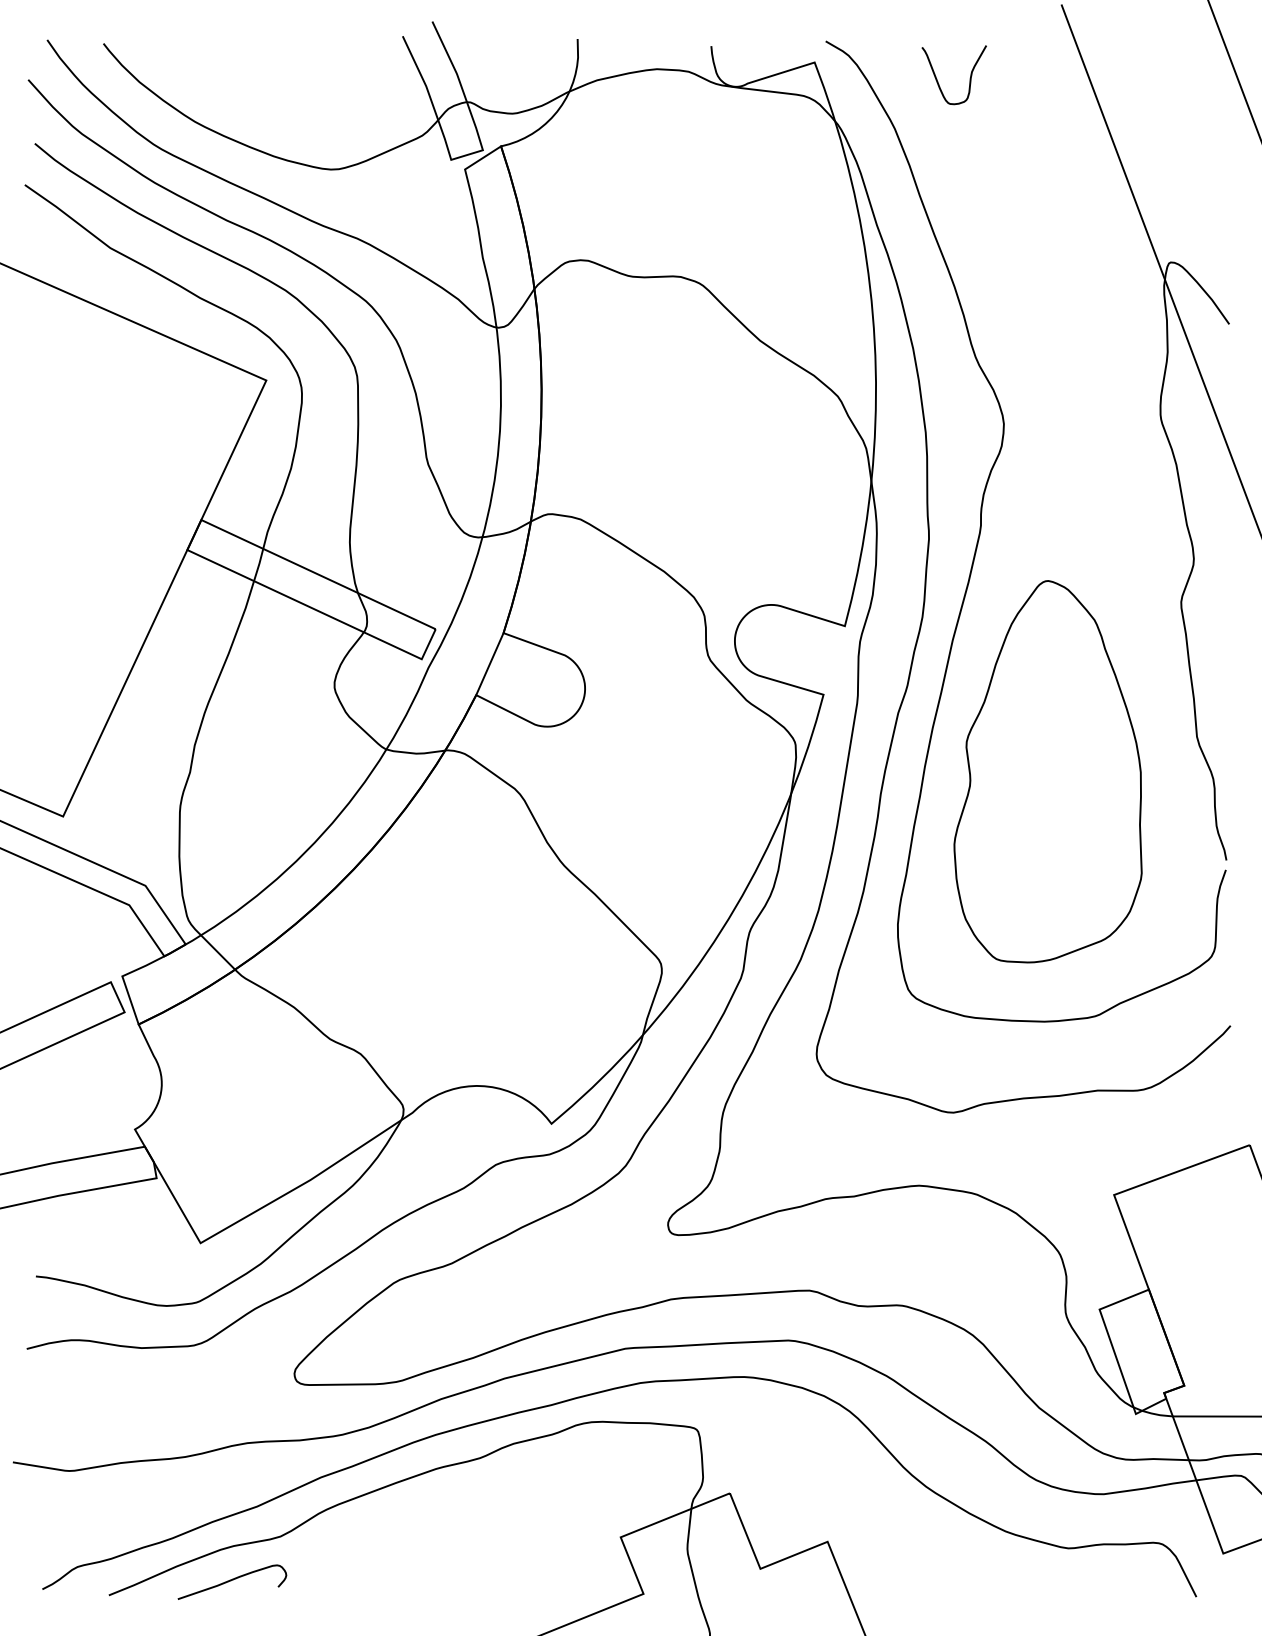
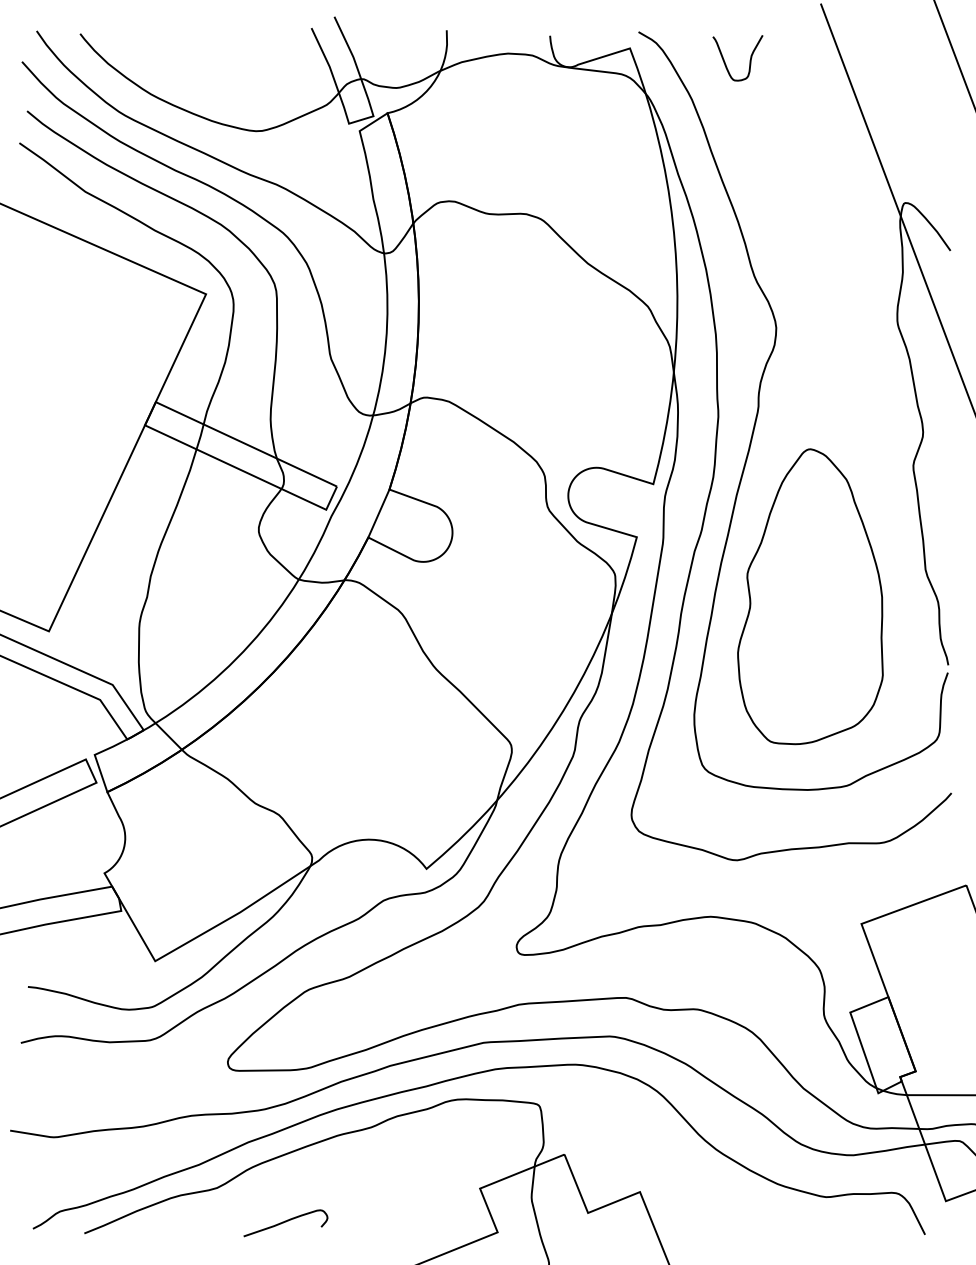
curve: (231, 1581) -> (285, 1222), moved

